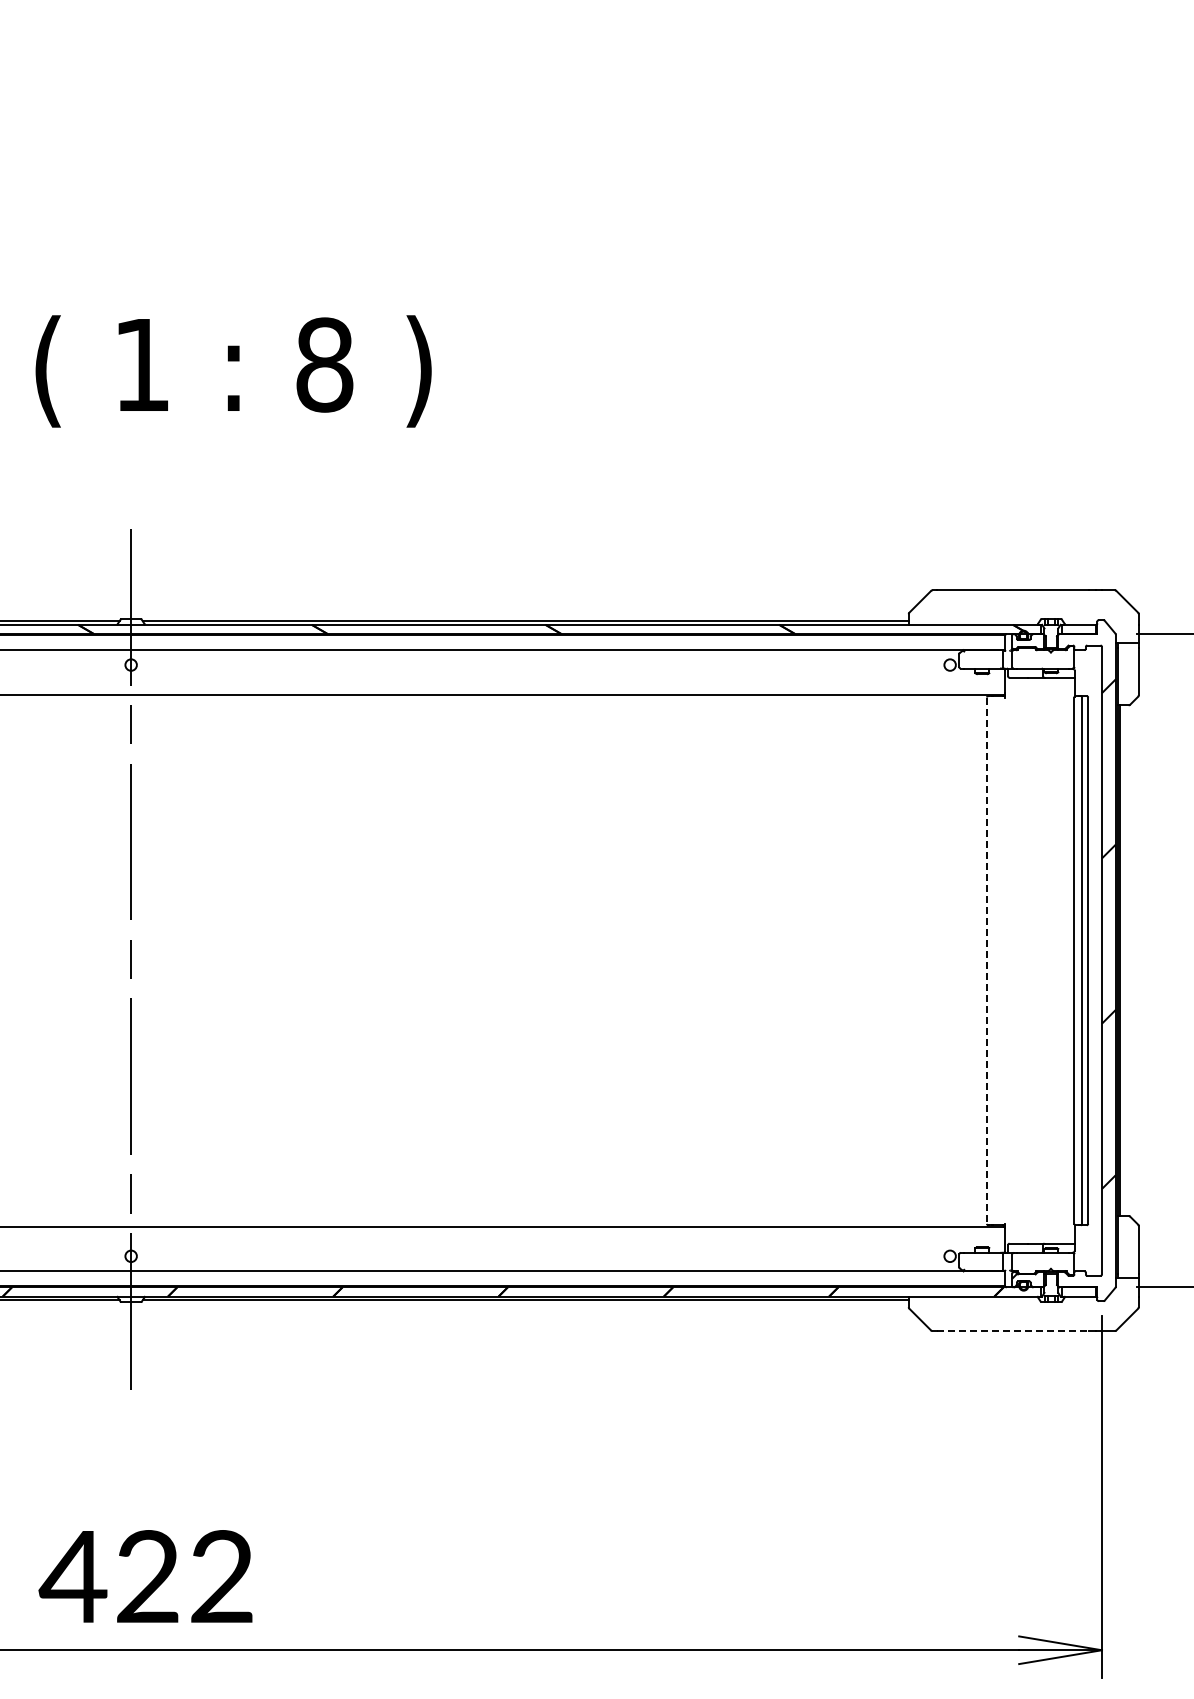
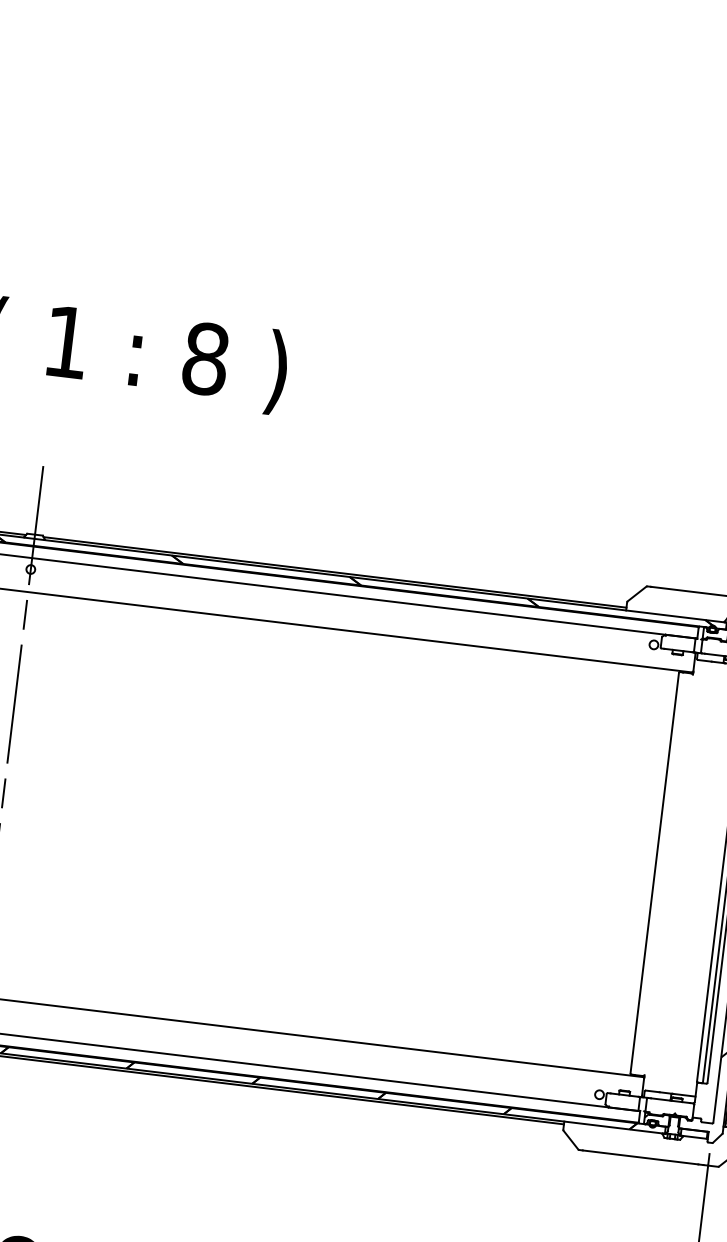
line: (986, 961) -> (654, 873), dashed -> solid
line: (1013, 1331) -> (640, 1157), dashed -> solid

